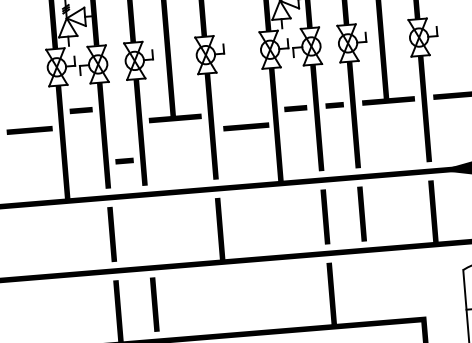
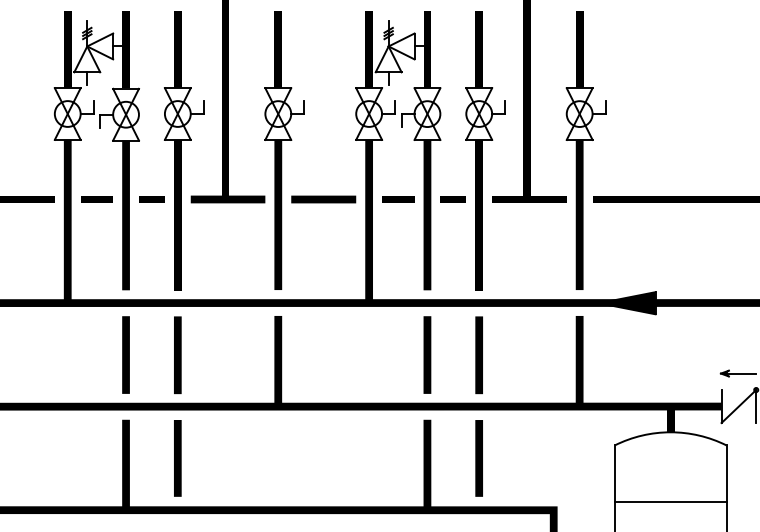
line: (80, 110) -> (96, 199), moved
line: (246, 126) -> (323, 199), moved
line: (124, 161) -> (151, 199), moved
line: (148, 231) -> (177, 355), added
line: (367, 287) -> (478, 458), added

